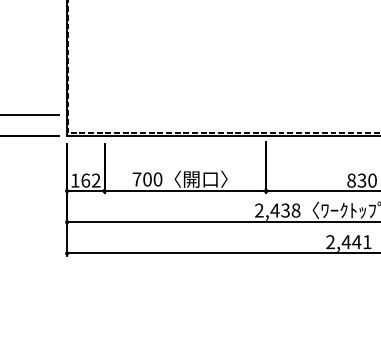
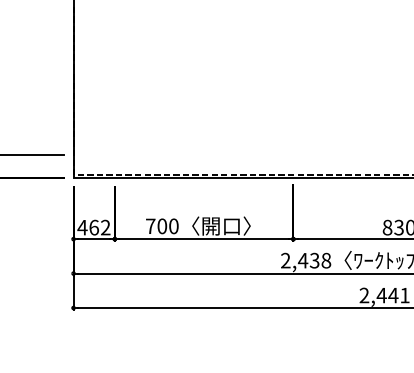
text: (74, 180) -> (81, 227), 162 -> 462

